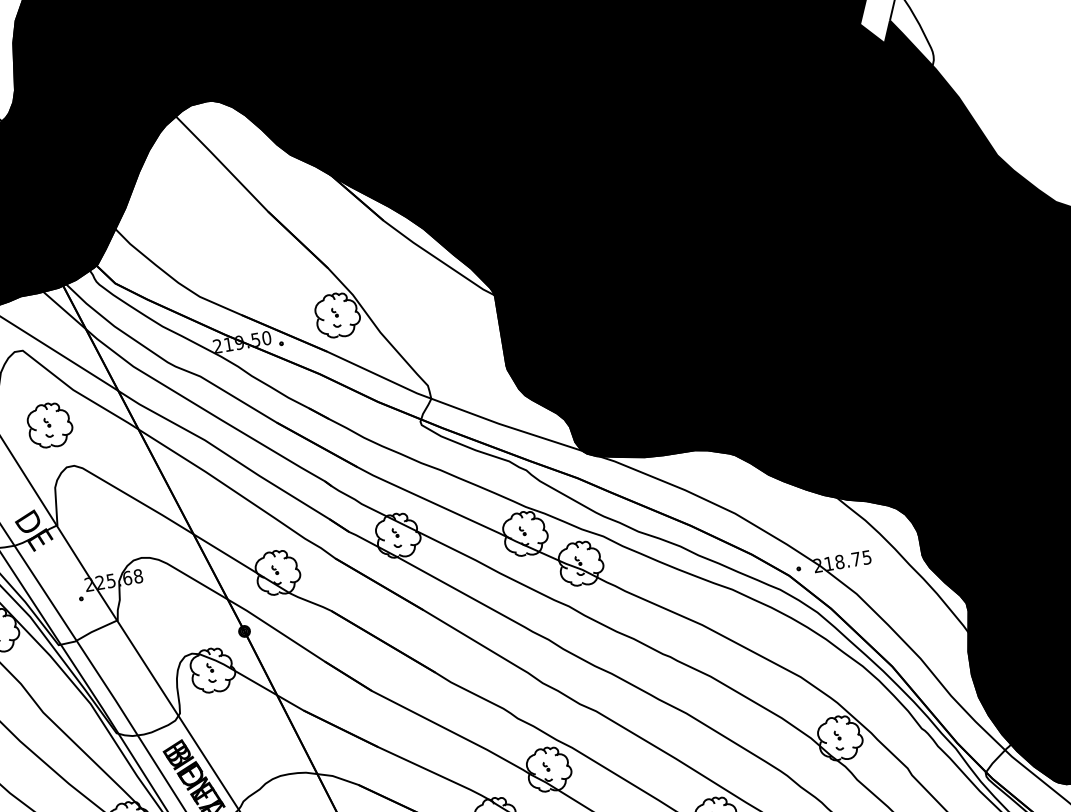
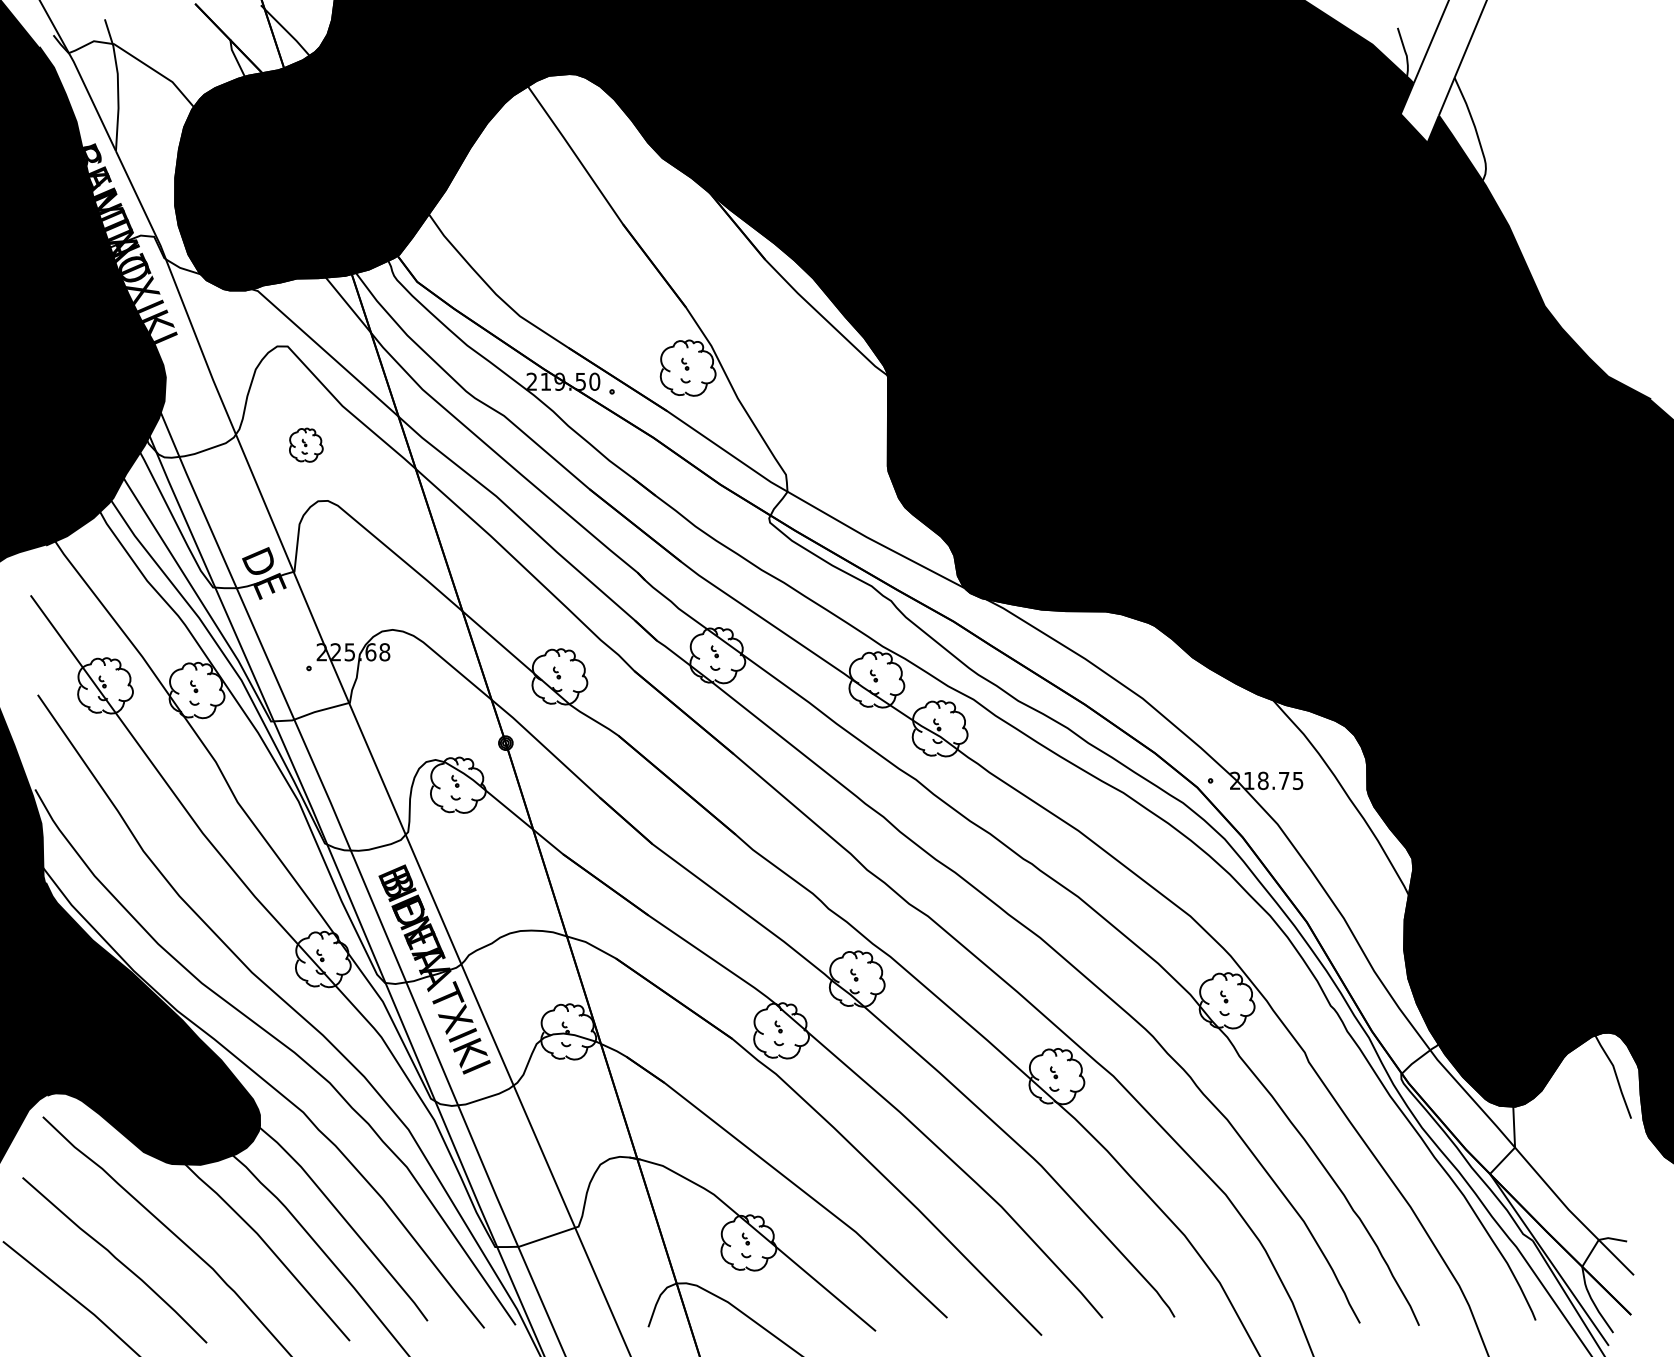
part: (50, 424) -> (306, 444), size x0.6

